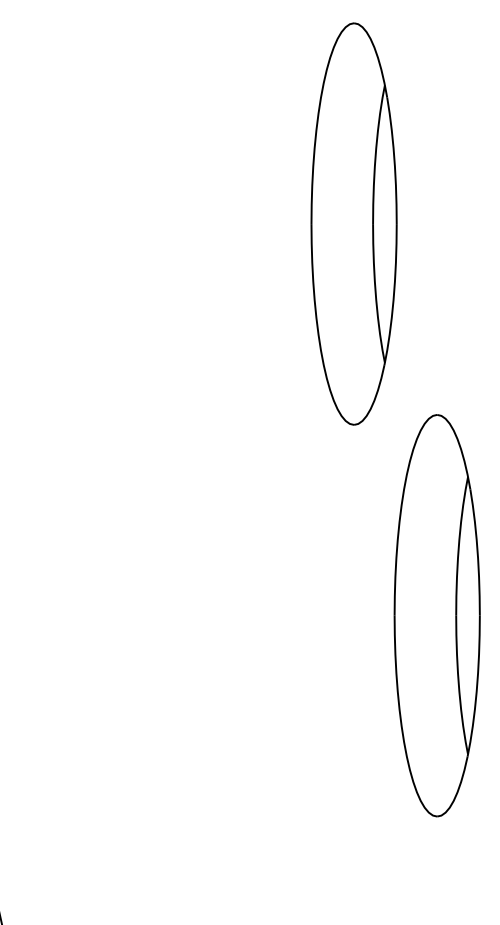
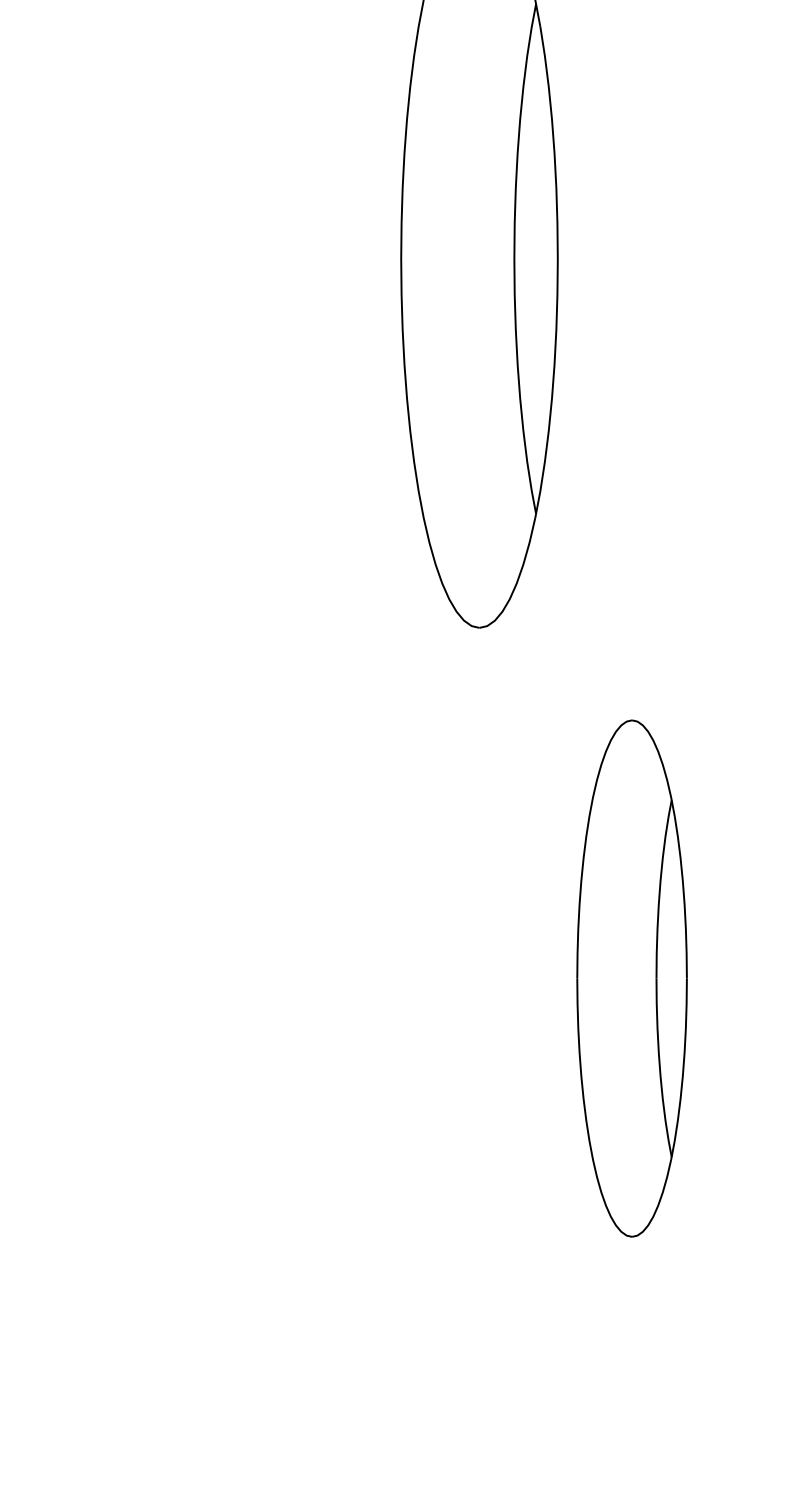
part: (436, 615) -> (630, 978), size x0.7

